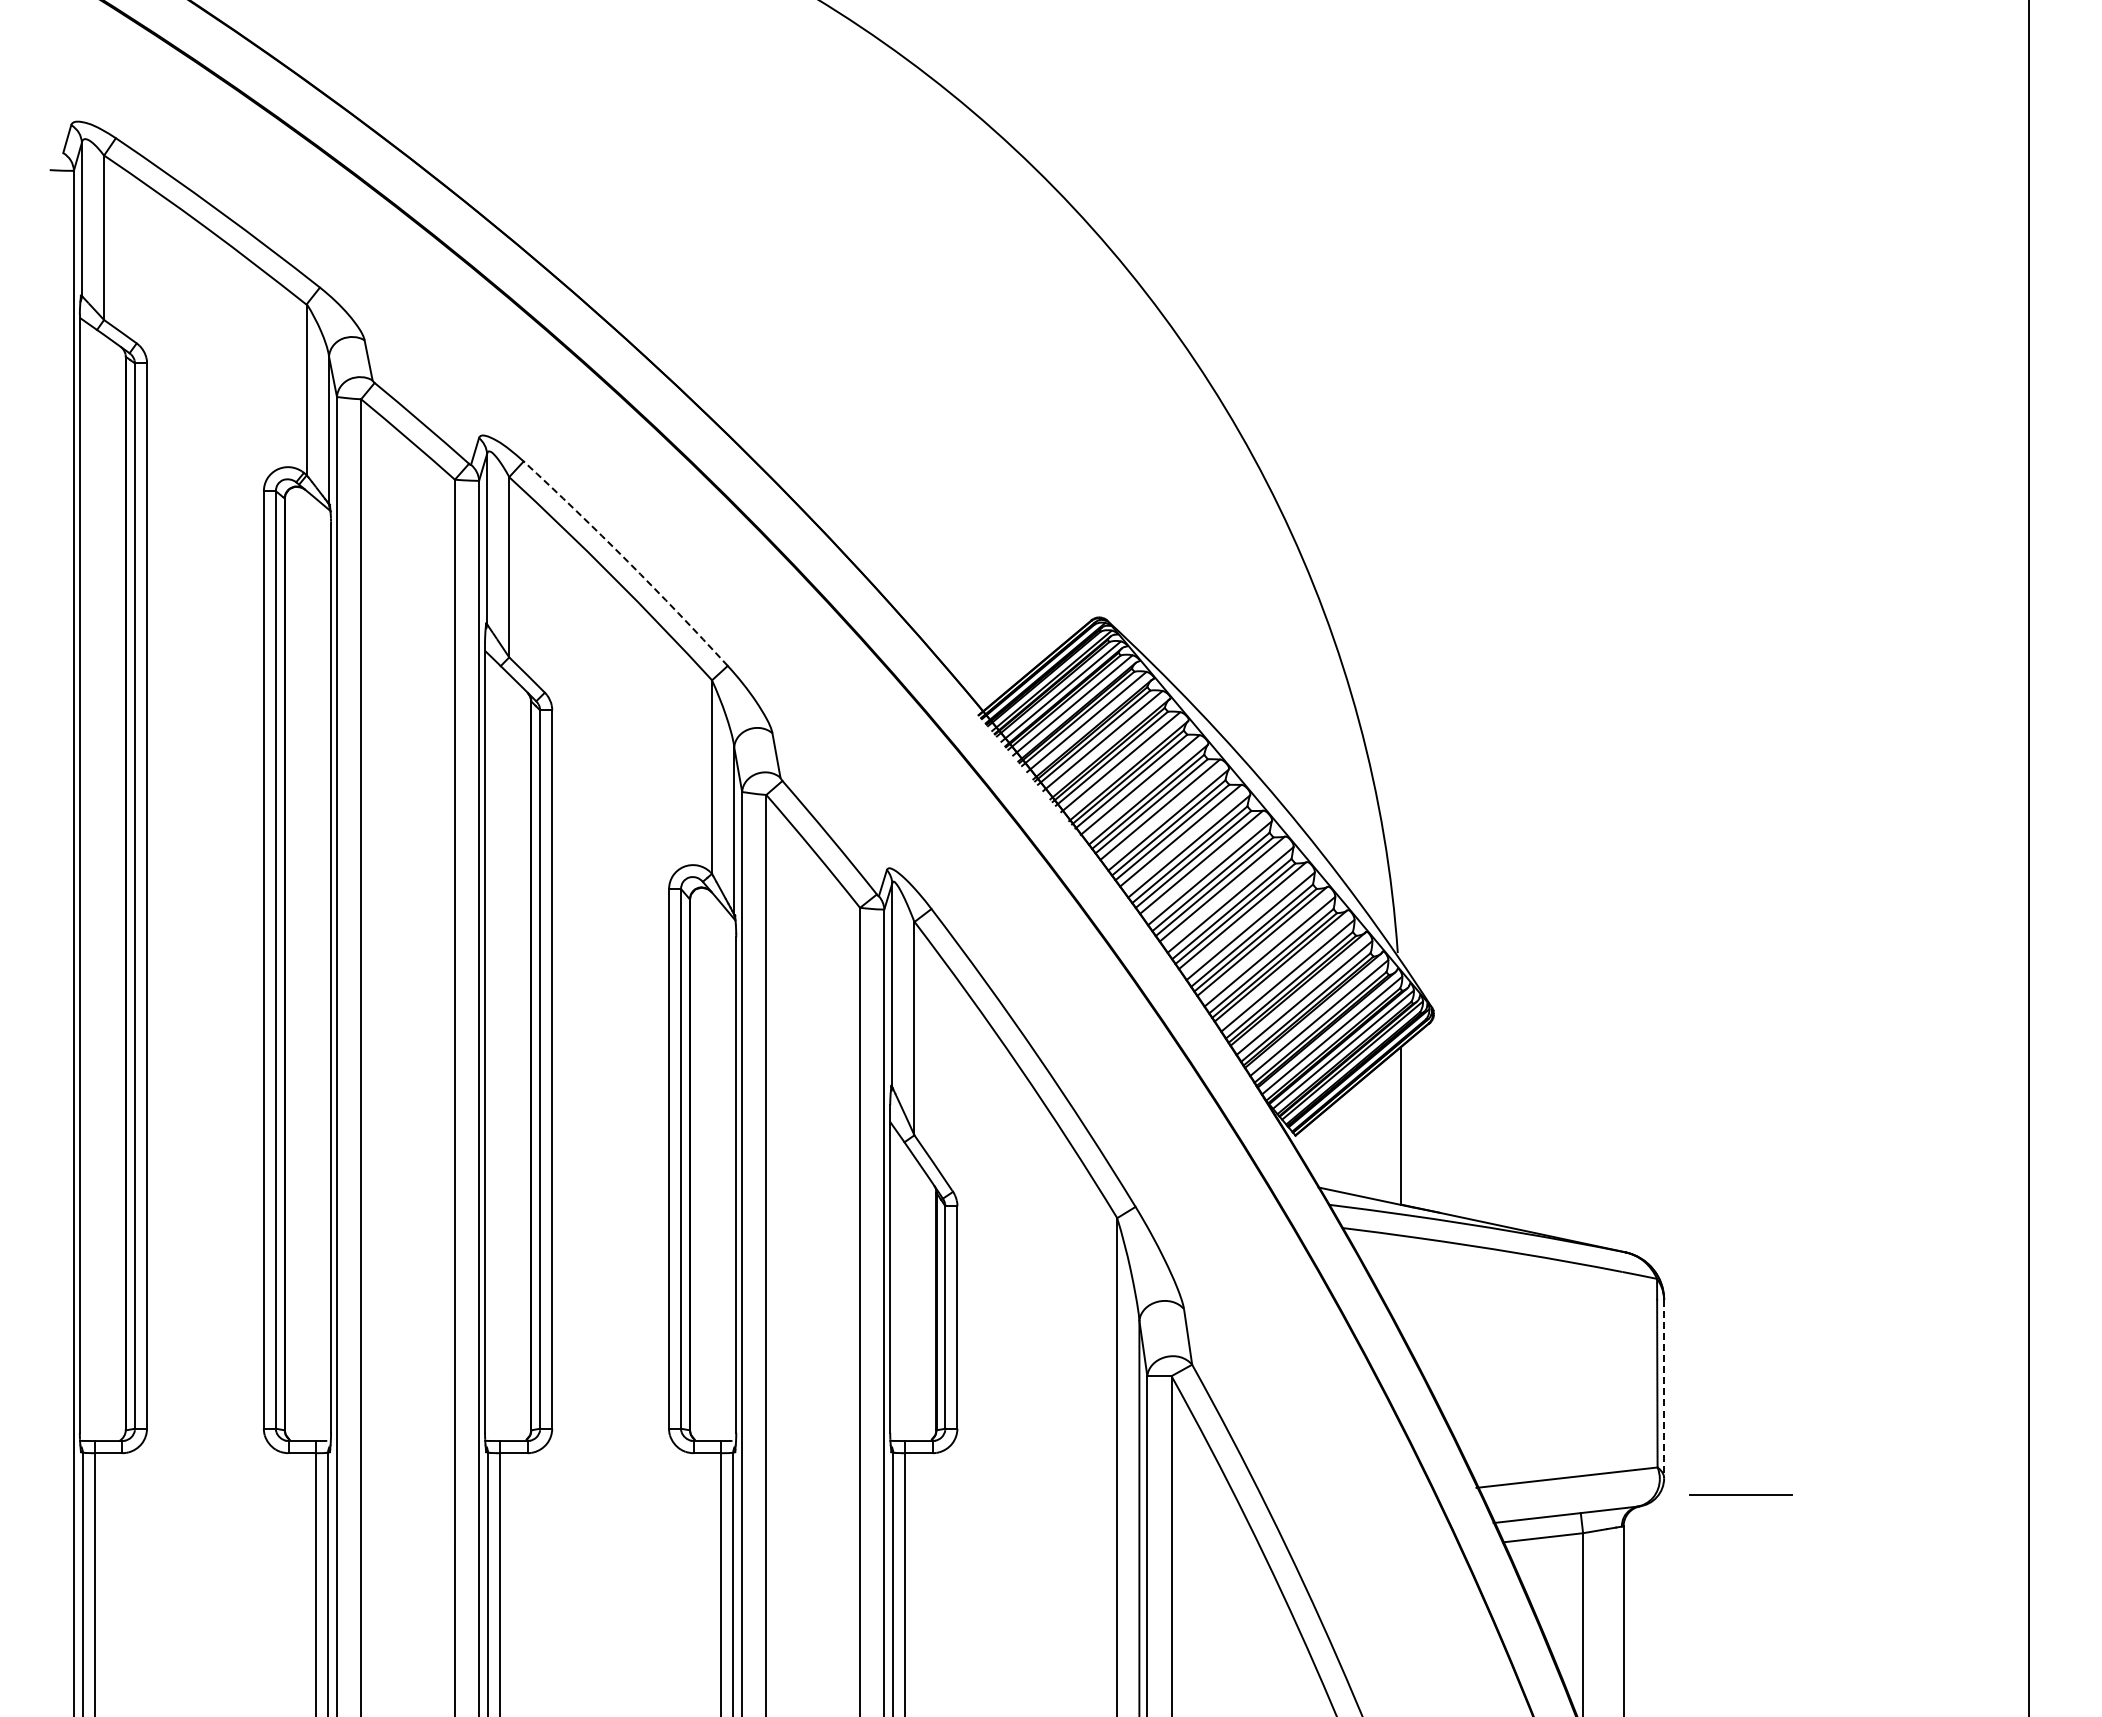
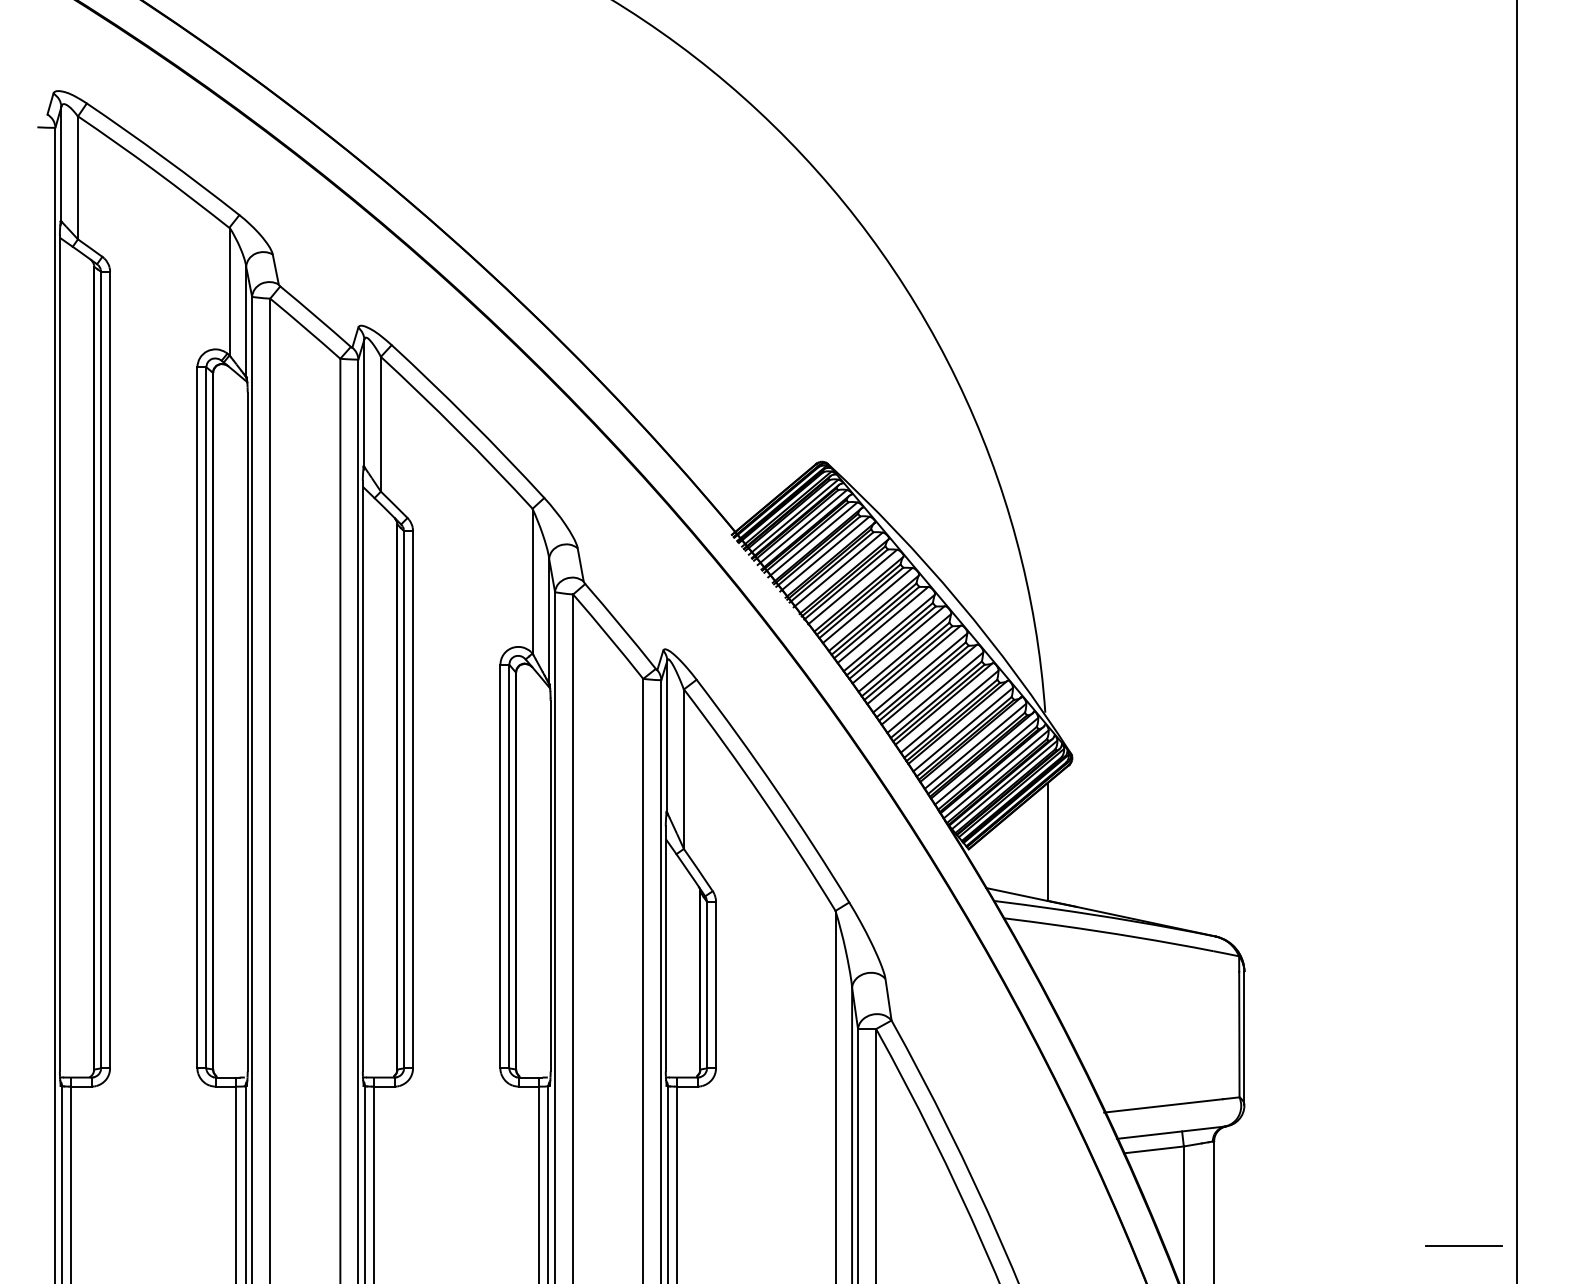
arc: (627, 561) -> (469, 419), dashed -> solid
line: (1664, 1389) -> (1244, 1039), dashed -> solid
line: (1740, 1494) -> (1463, 1245), moved

